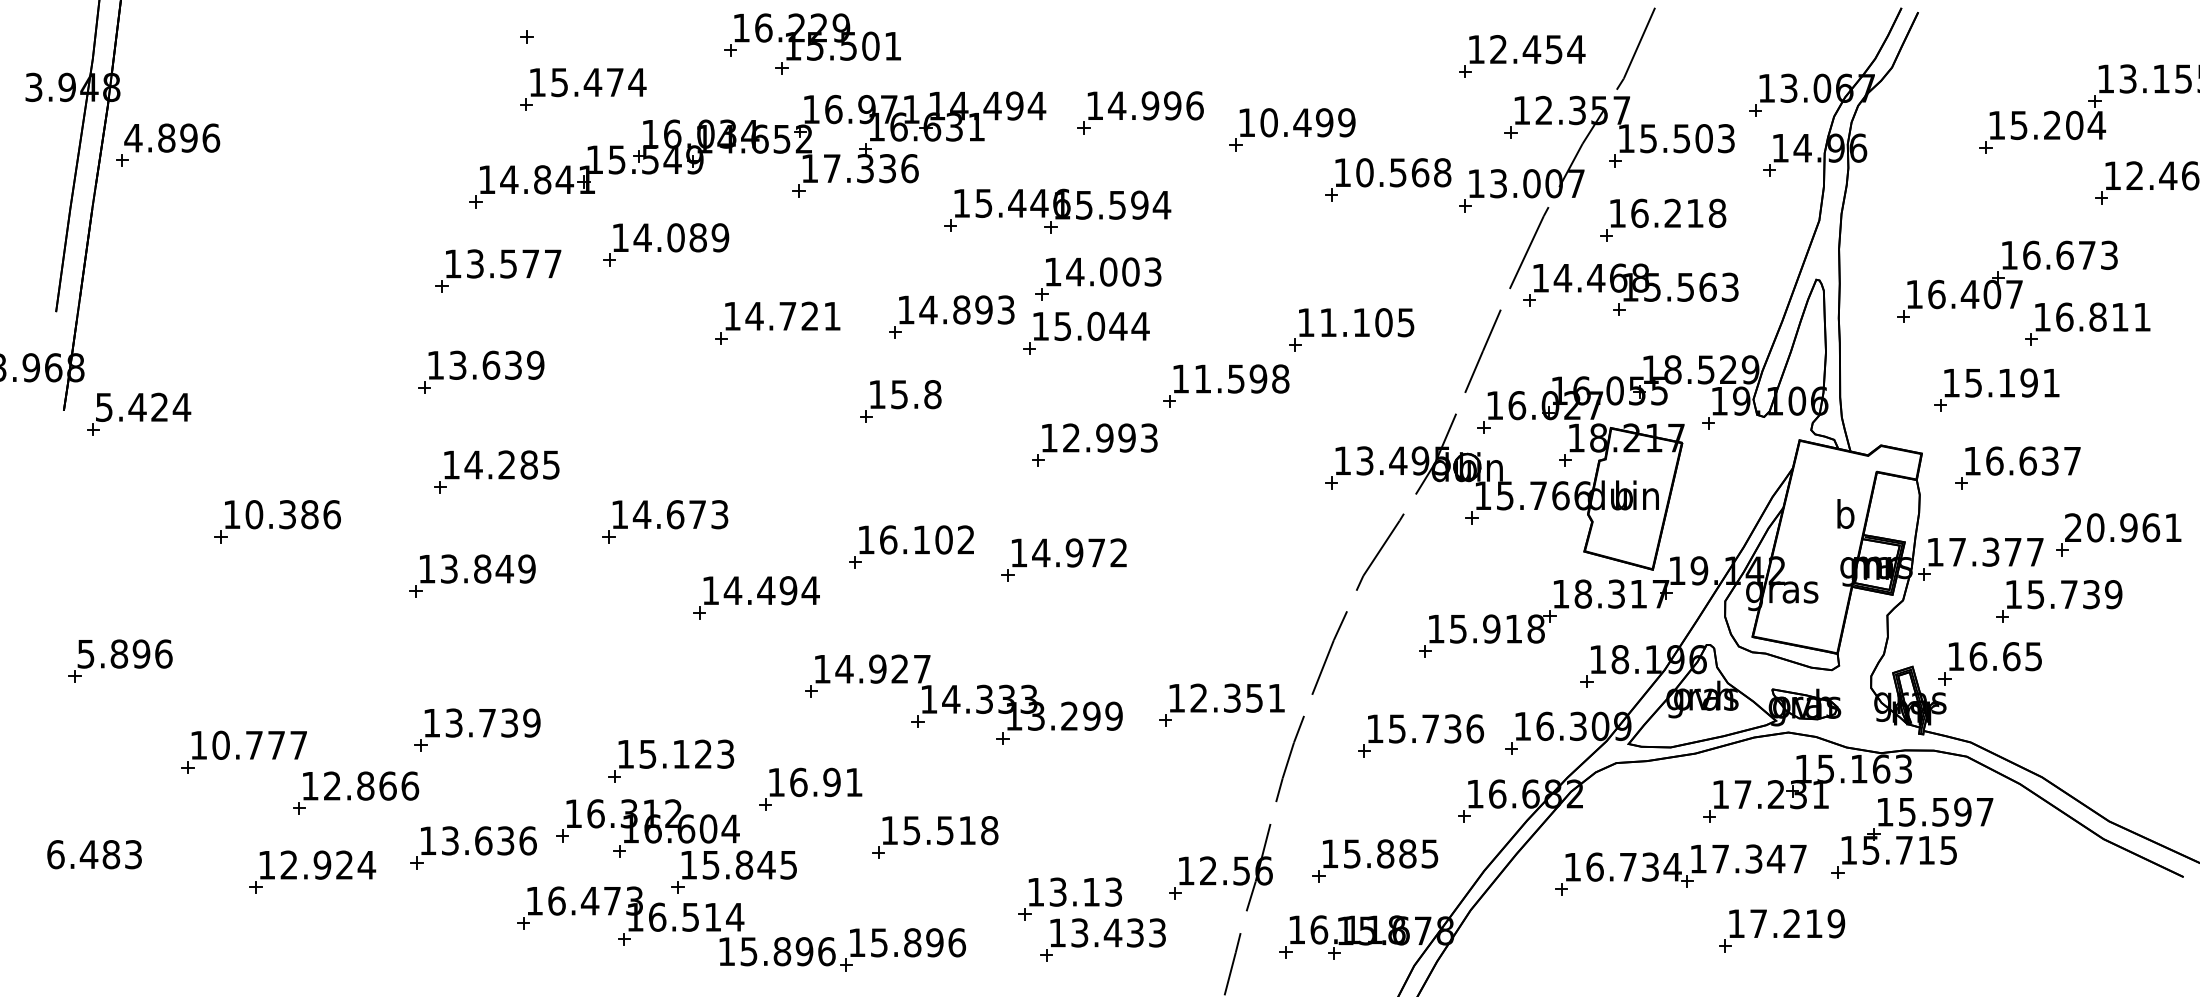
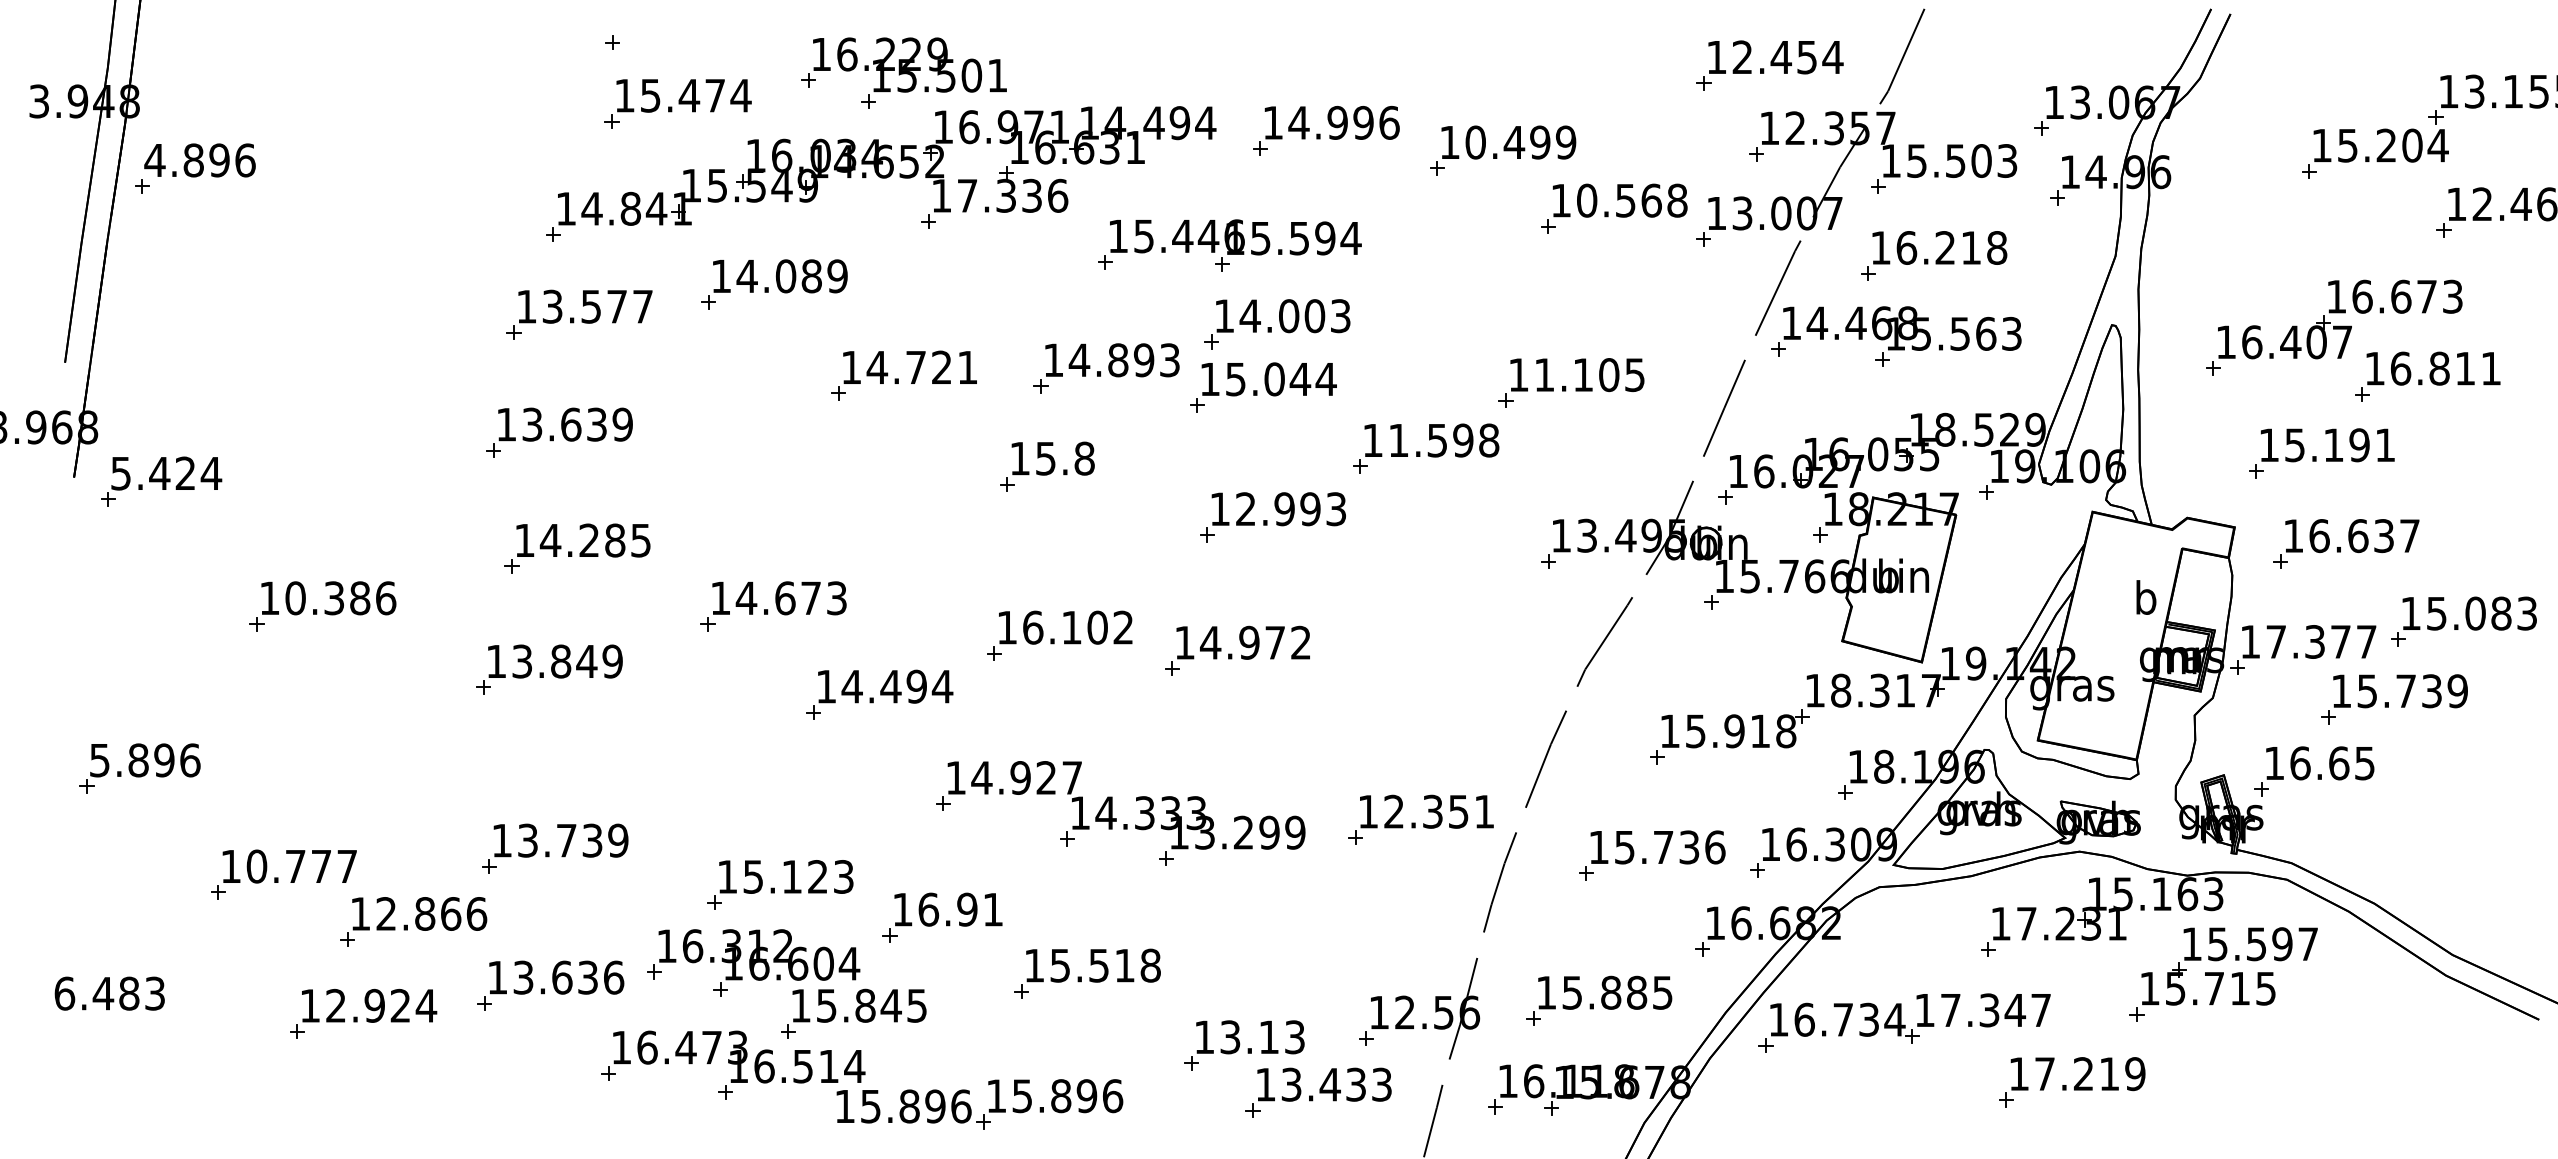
part: (812, 43) -> (903, 72), moved
text: (2123, 527) -> (2469, 613), 20.961 -> 15.083
part: (1680, 869) -> (1904, 1022), moved
part: (1102, 939) -> (1317, 1092), moved

